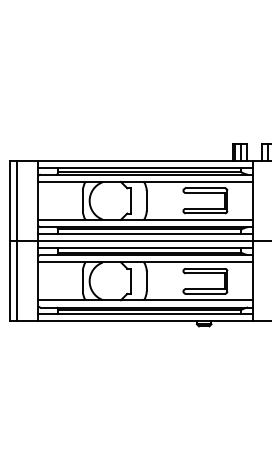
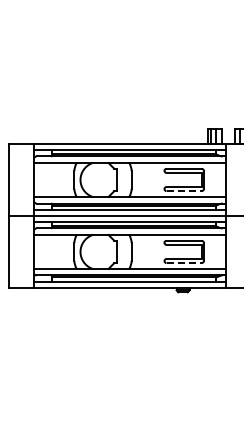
line: (205, 213) -> (184, 191), solid -> dashed
line: (17, 240) -> (15, 215), removed
line: (205, 294) -> (184, 263), solid -> dashed

